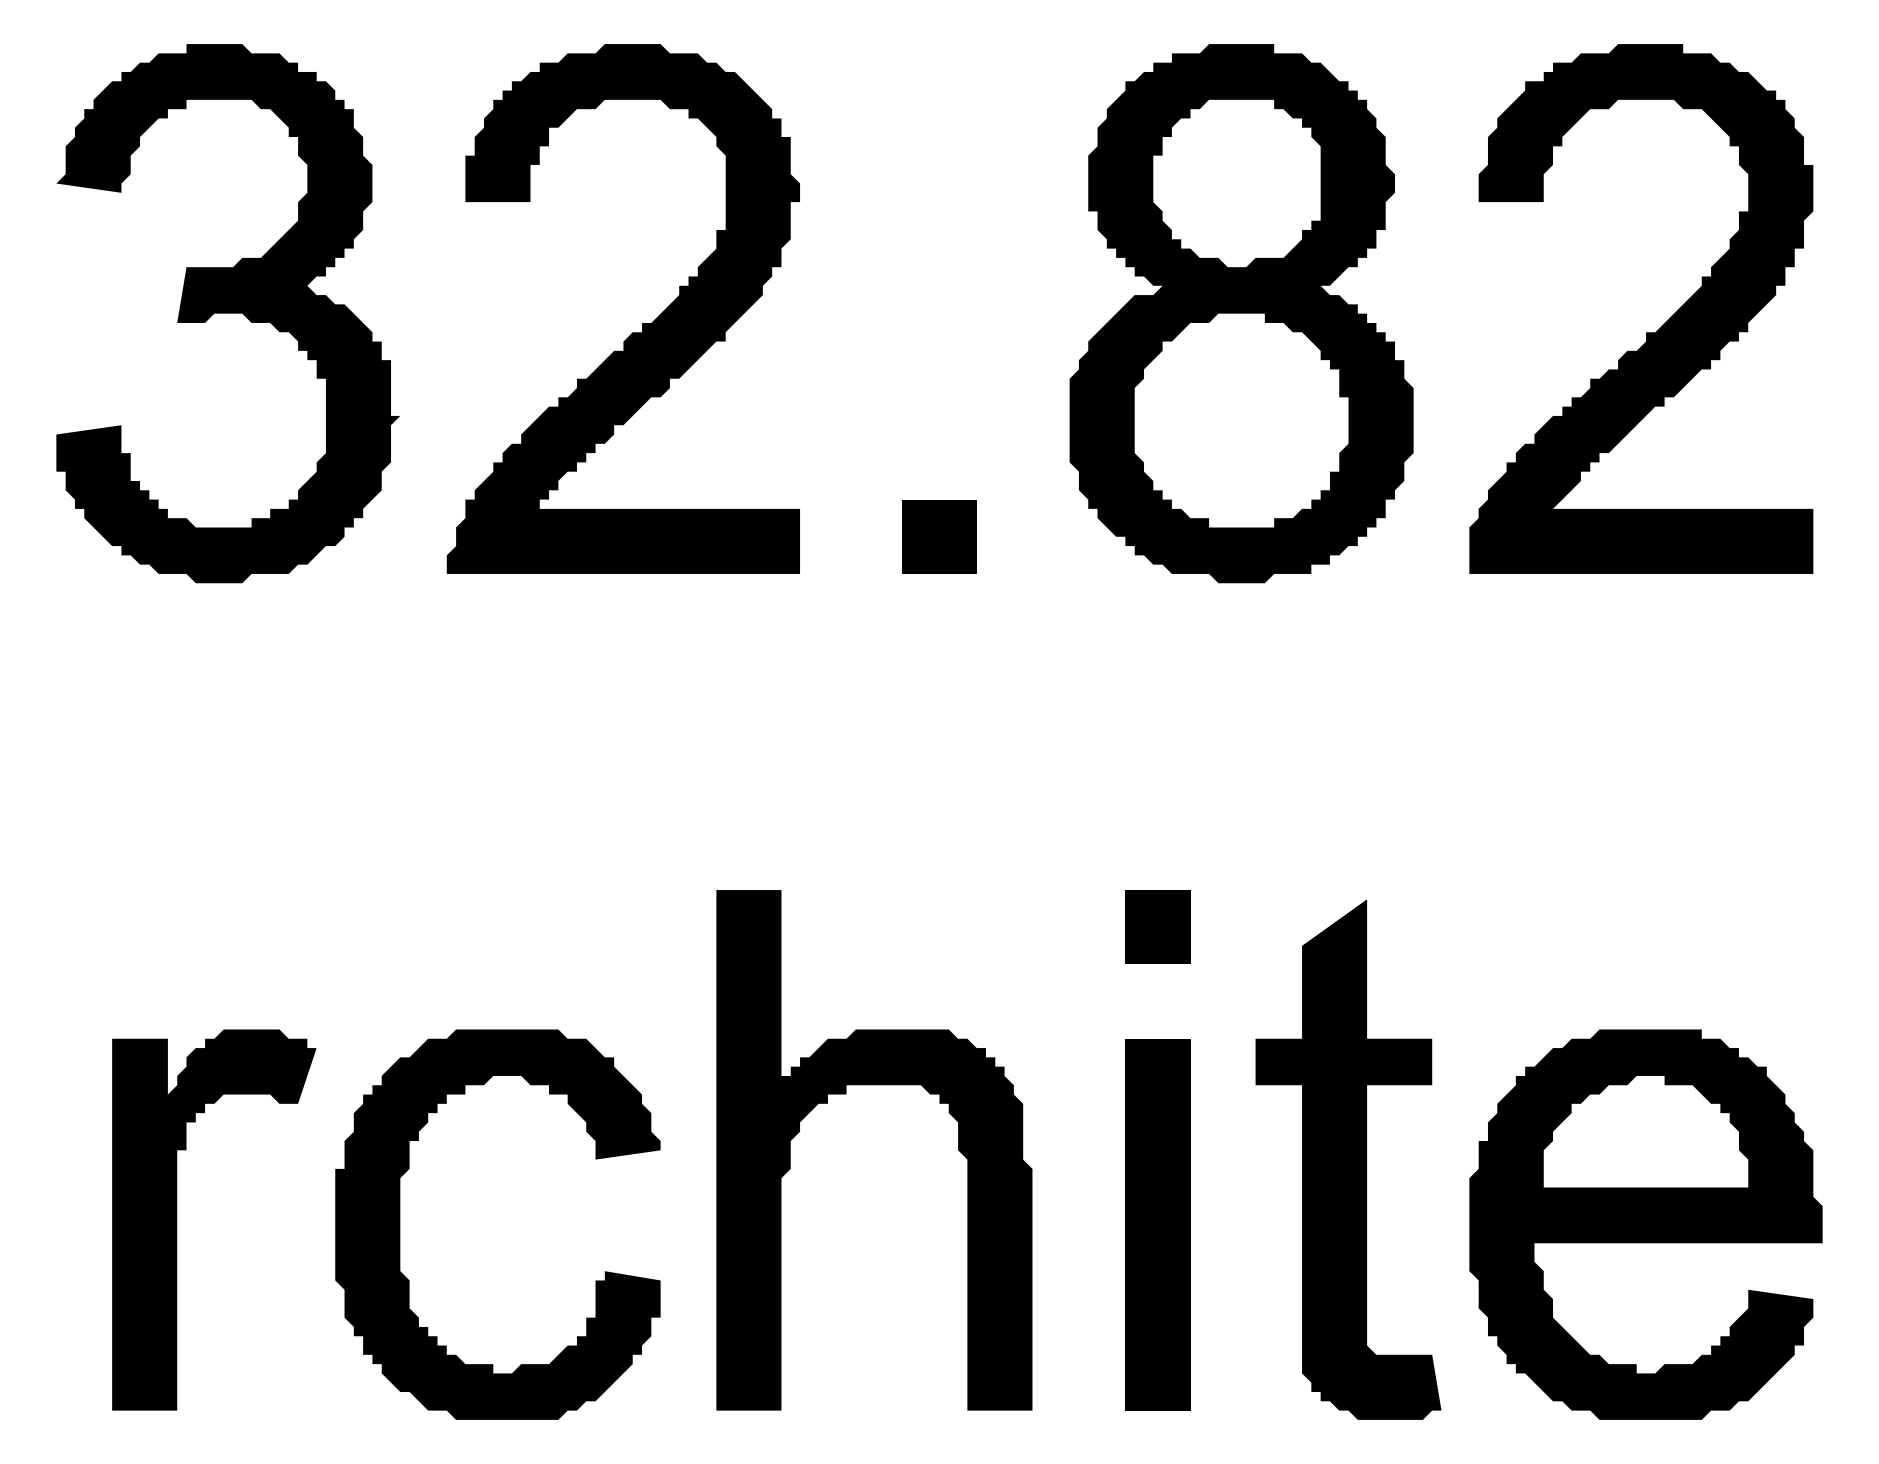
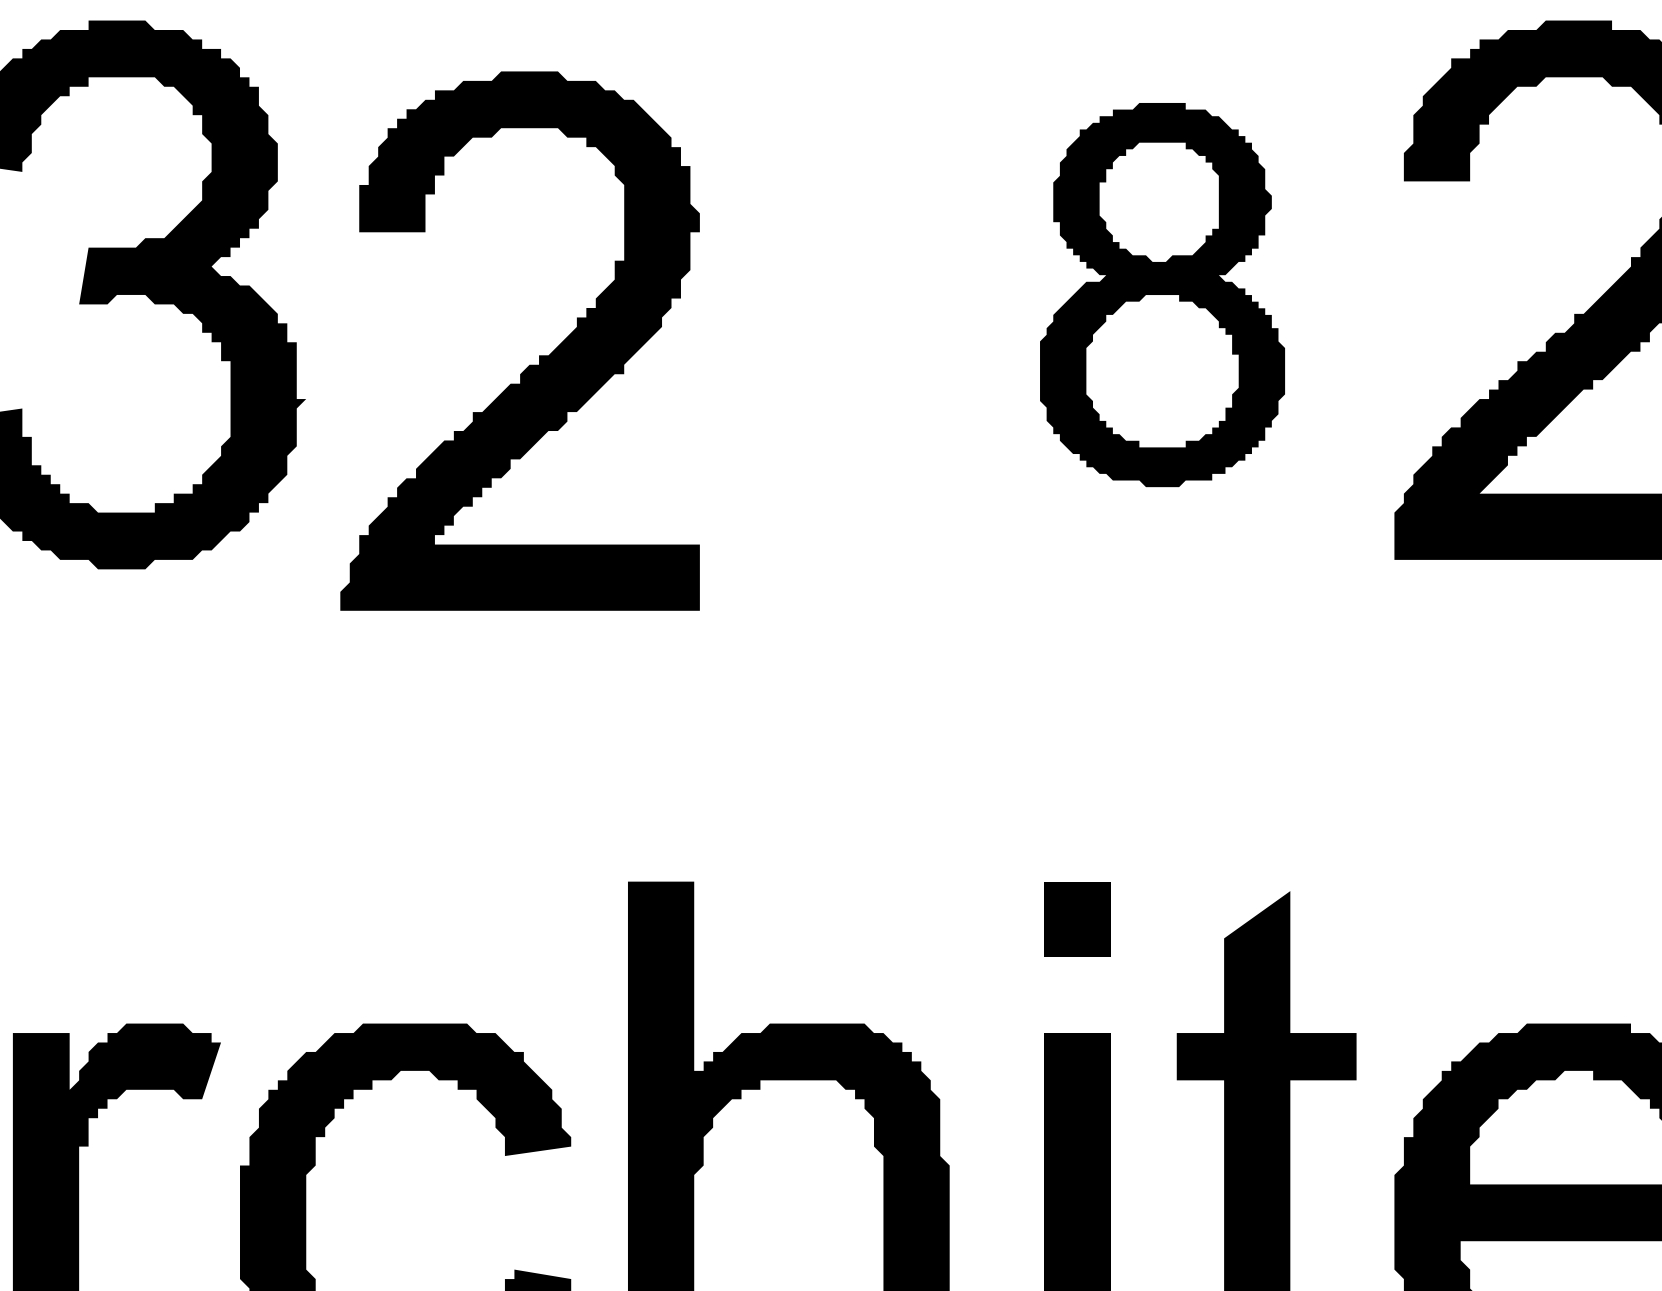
part: (1241, 313) -> (1162, 294), size x0.7
part: (642, 323) -> (539, 355), moved
fill: (939, 536) -> (855, 521), removed

